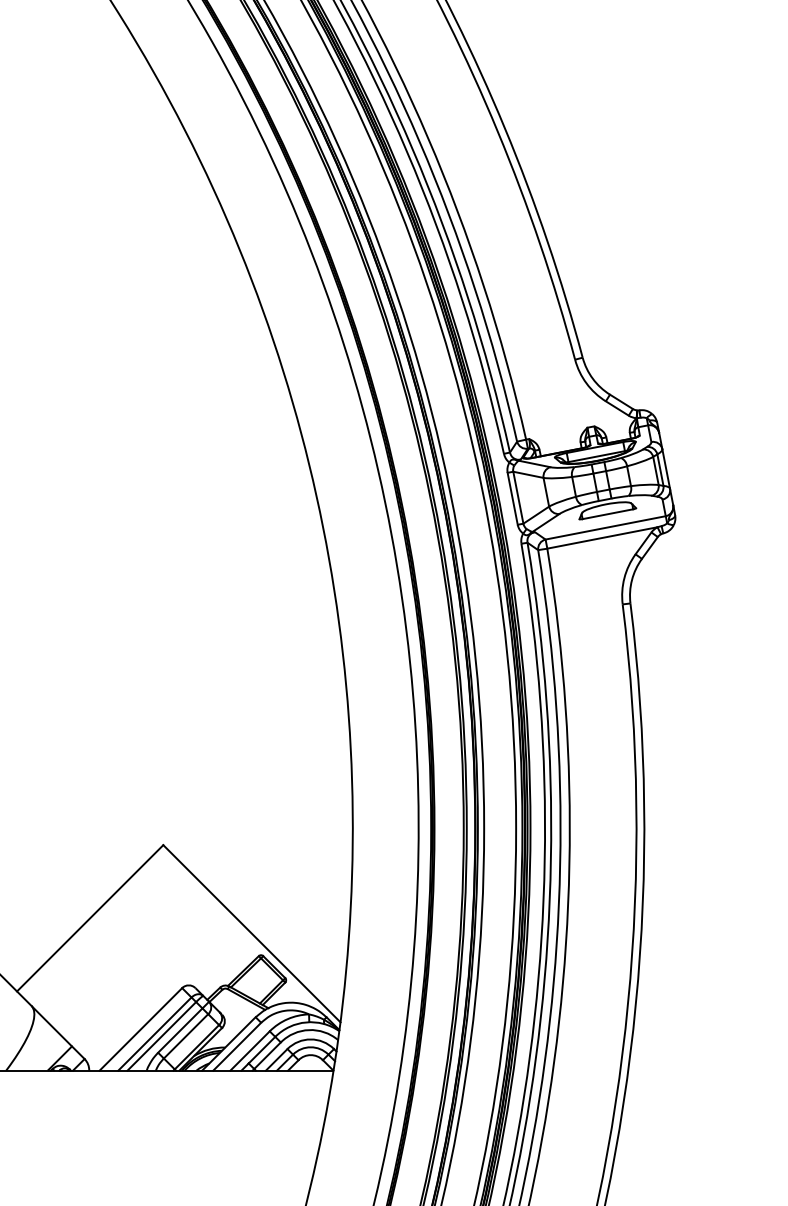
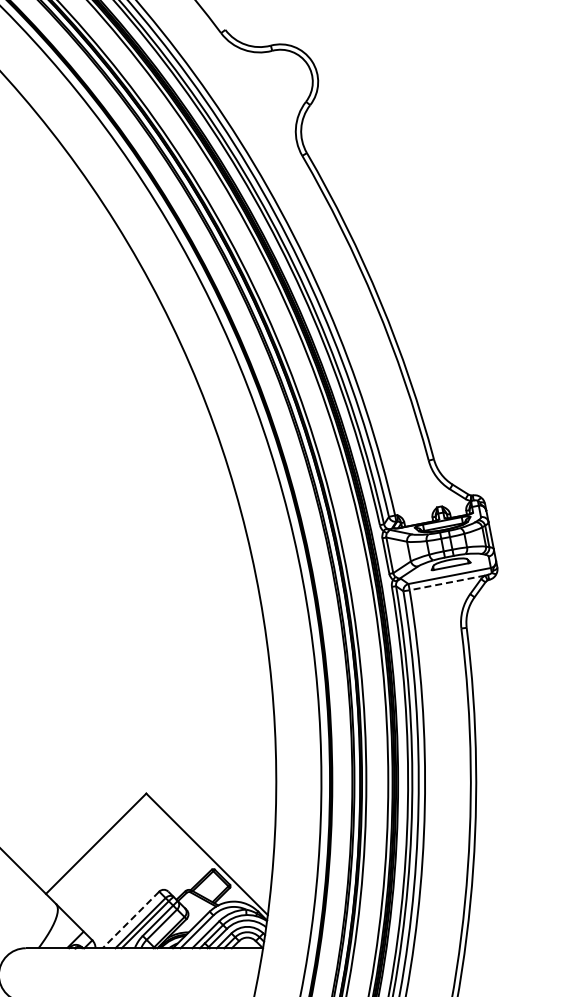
line: (602, 538) -> (447, 583), solid -> dashed
line: (140, 1030) -> (130, 920), solid -> dashed

